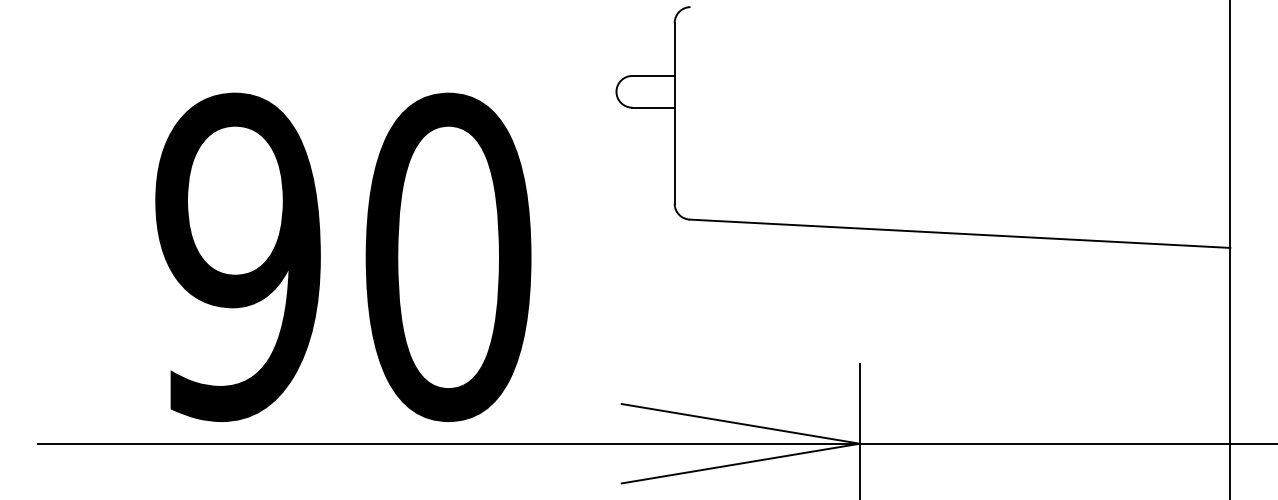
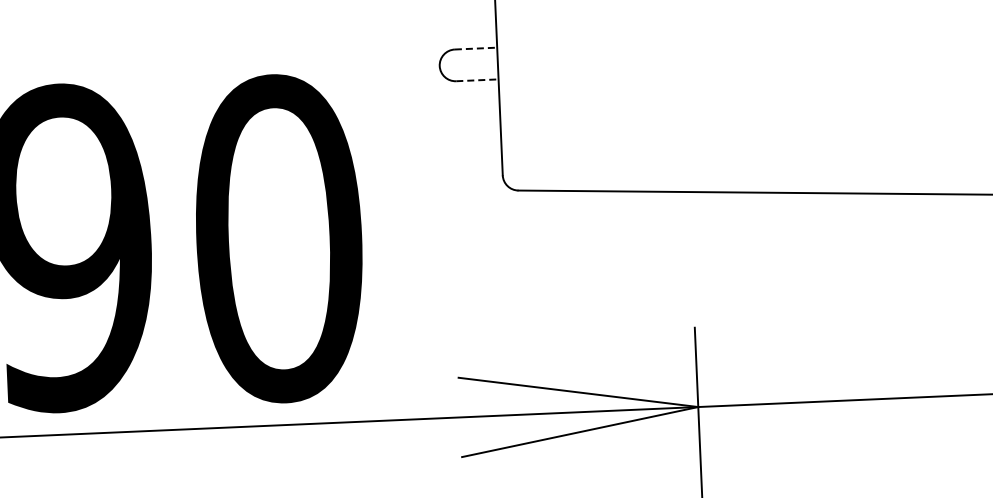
line: (654, 75) -> (477, 48), solid -> dashed
line: (654, 107) -> (478, 80), solid -> dashed

